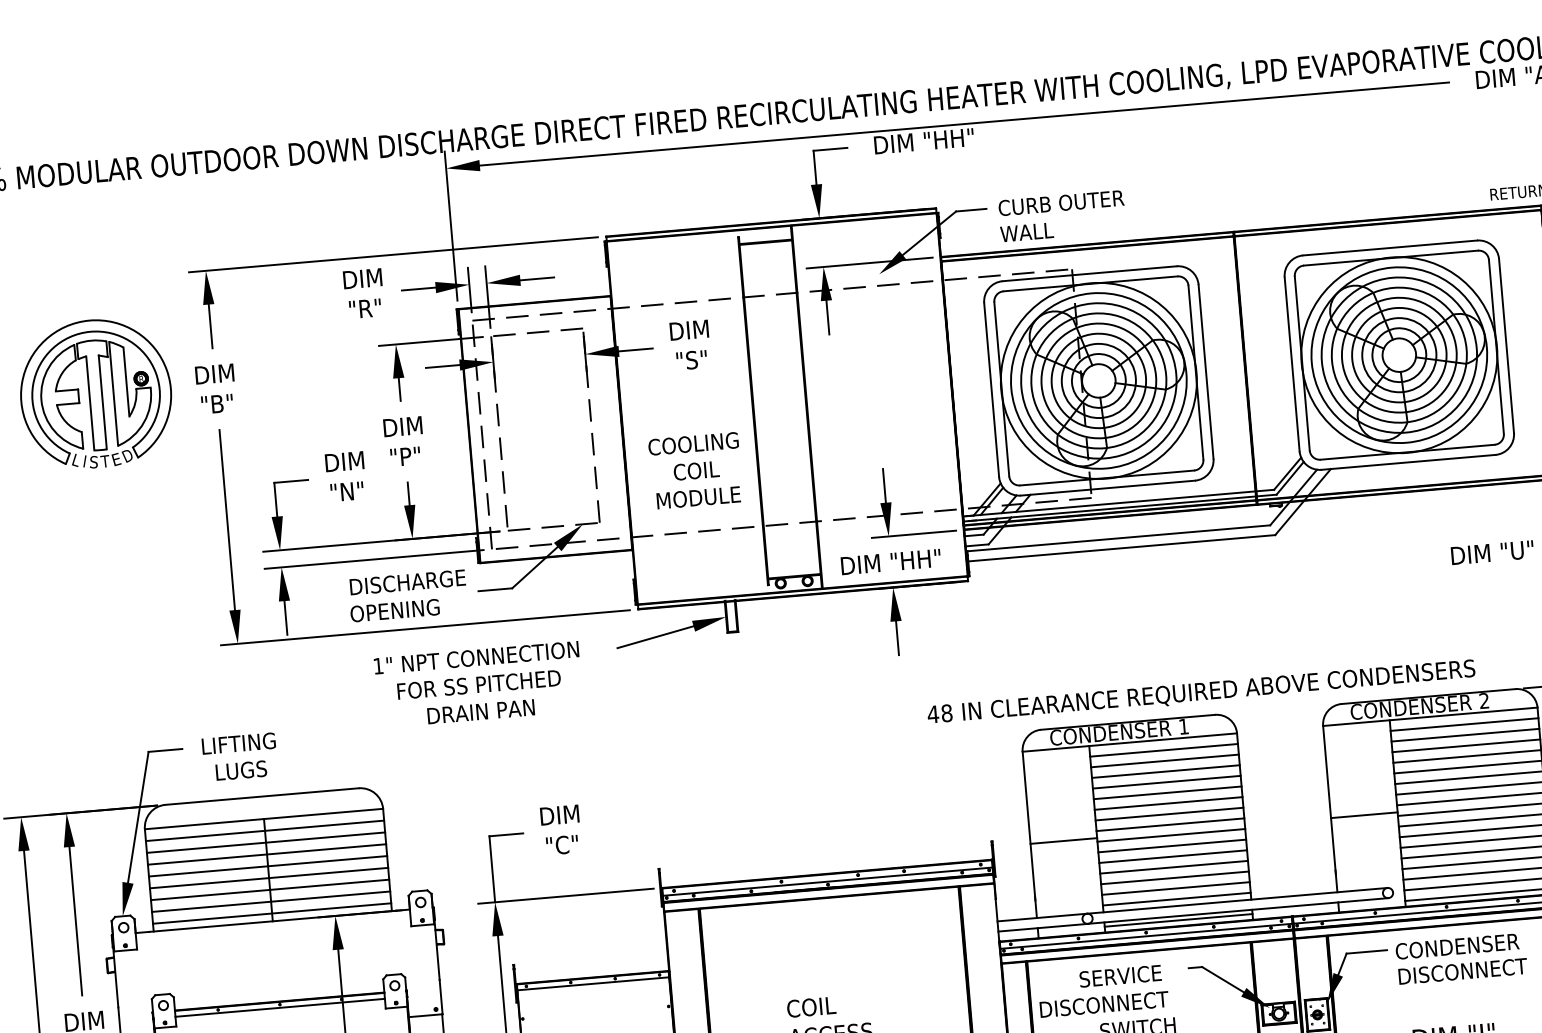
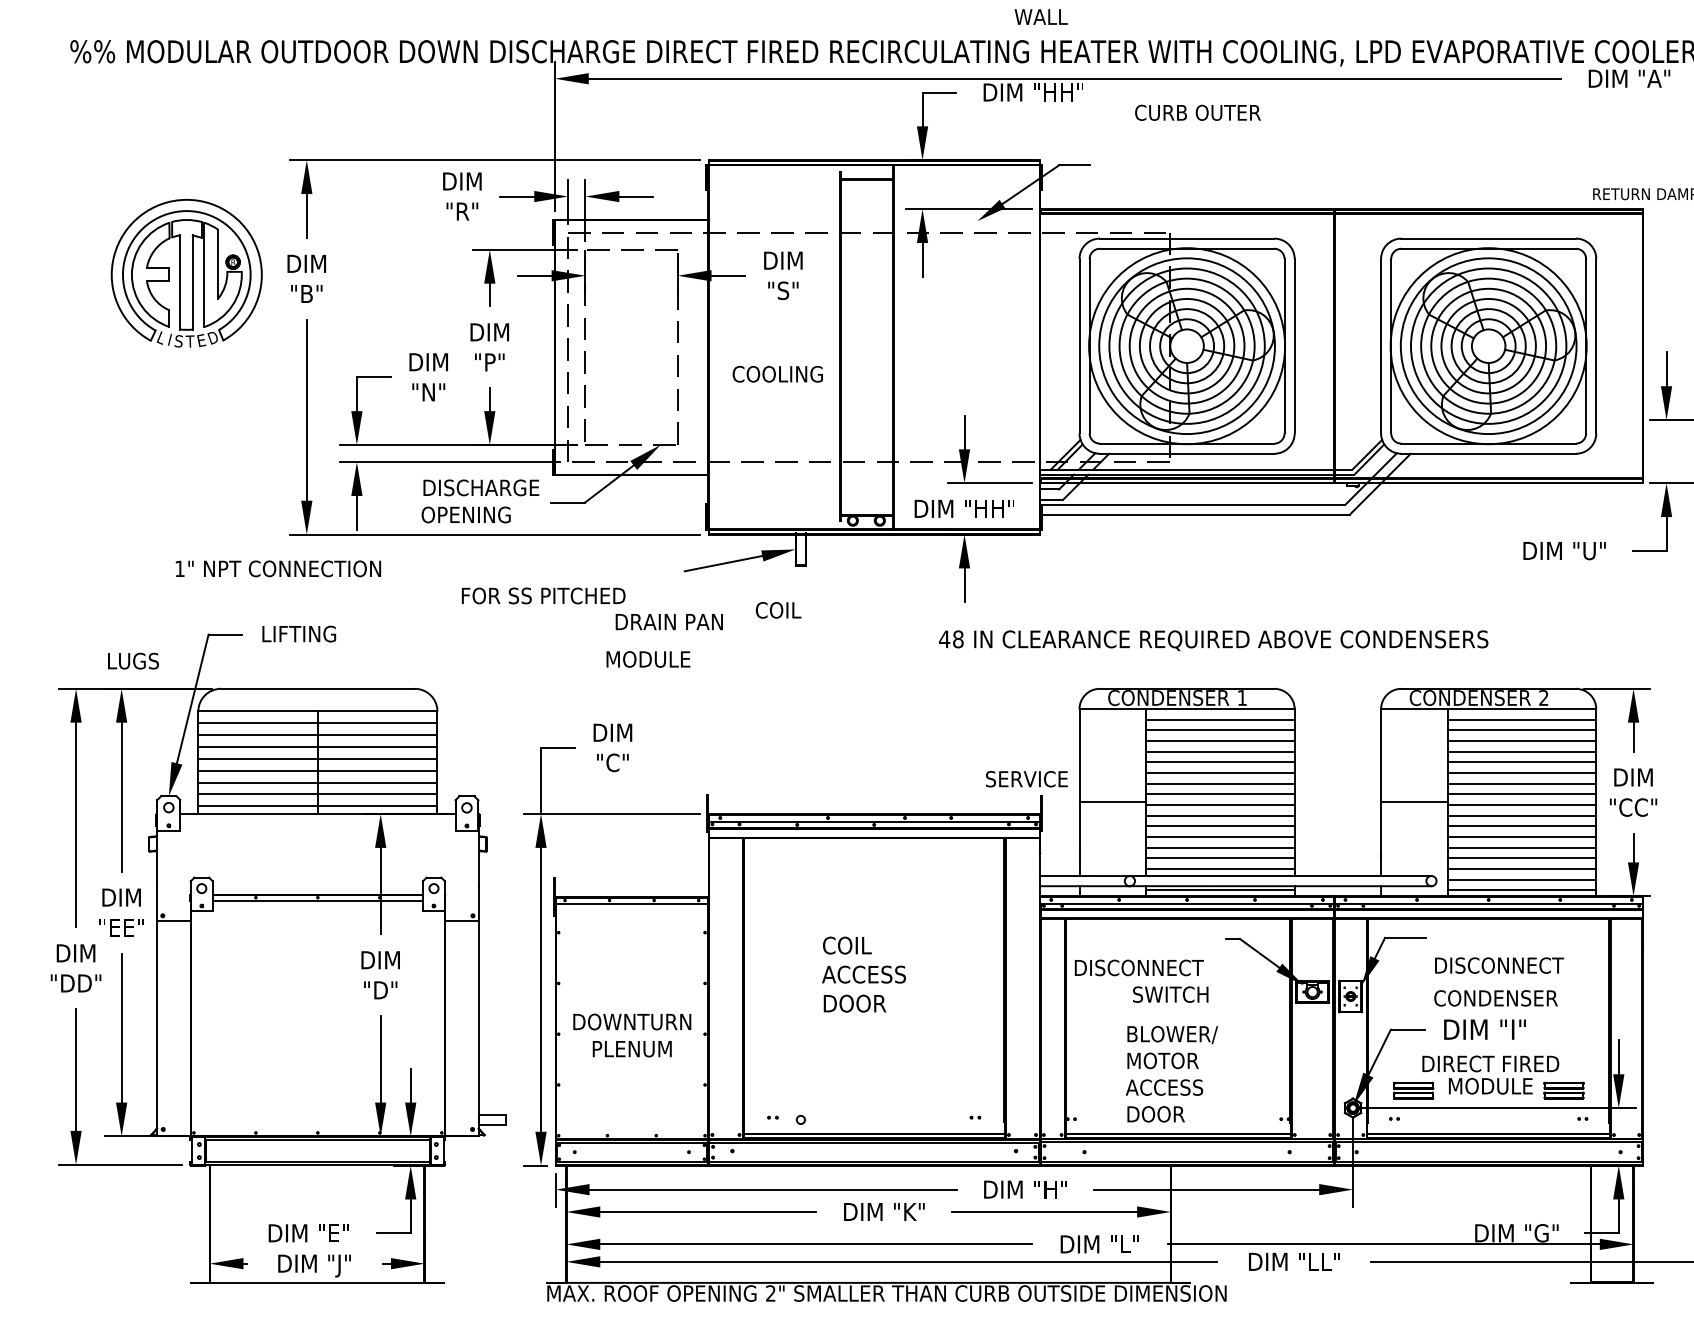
text: (1060, 202) -> (1197, 112), moved
text: (1026, 231) -> (1040, 16), moved
text: (696, 470) -> (778, 610), moved
text: (698, 497) -> (648, 659), moved
text: (475, 657) -> (277, 568), moved
text: (1201, 692) -> (1213, 640), moved
text: (480, 712) -> (668, 622), moved
text: (241, 769) -> (133, 660), moved
text: (1456, 946) -> (1495, 998), moved
text: (1120, 976) -> (1026, 779), moved

